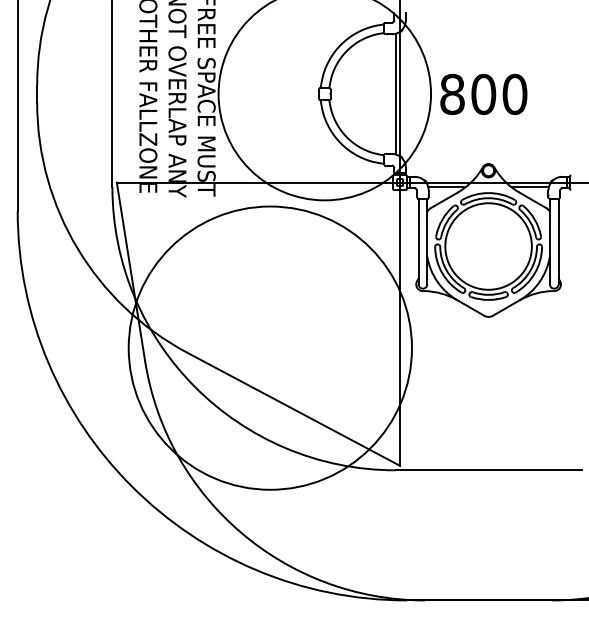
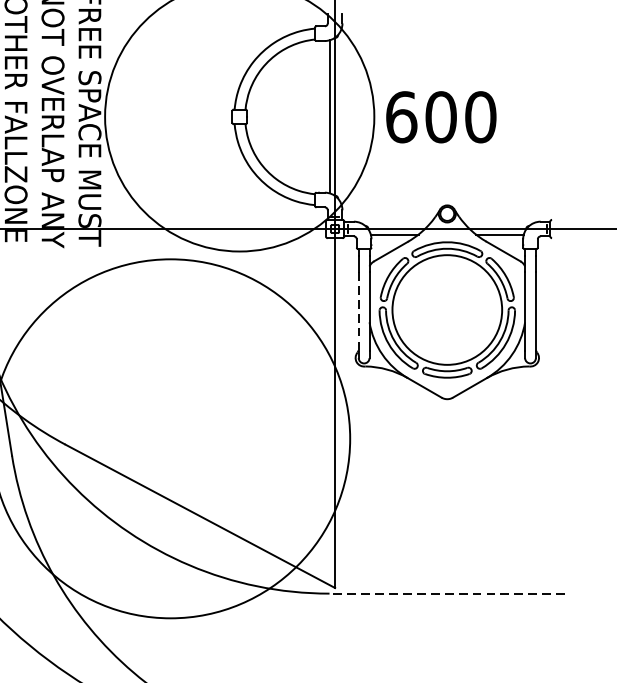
text: (452, 93) -> (401, 116), 800 -> 600
line: (418, 248) -> (358, 312), solid -> dashed
line: (488, 470) -> (447, 593), solid -> dashed

